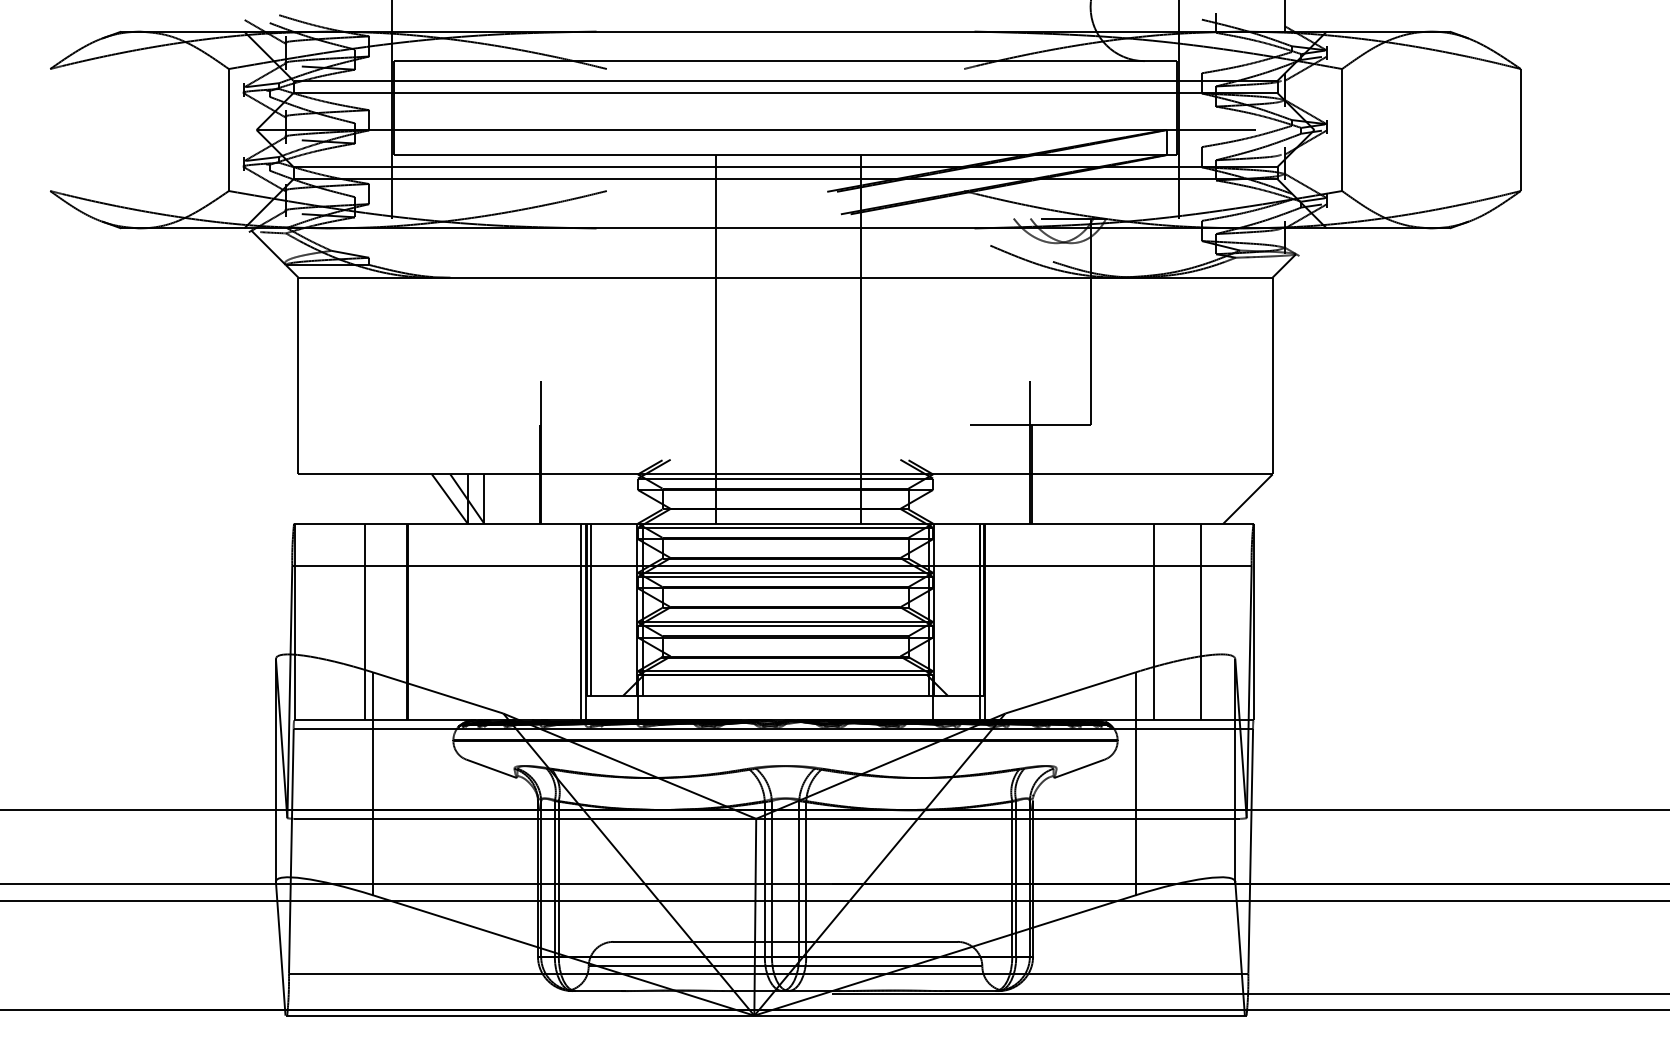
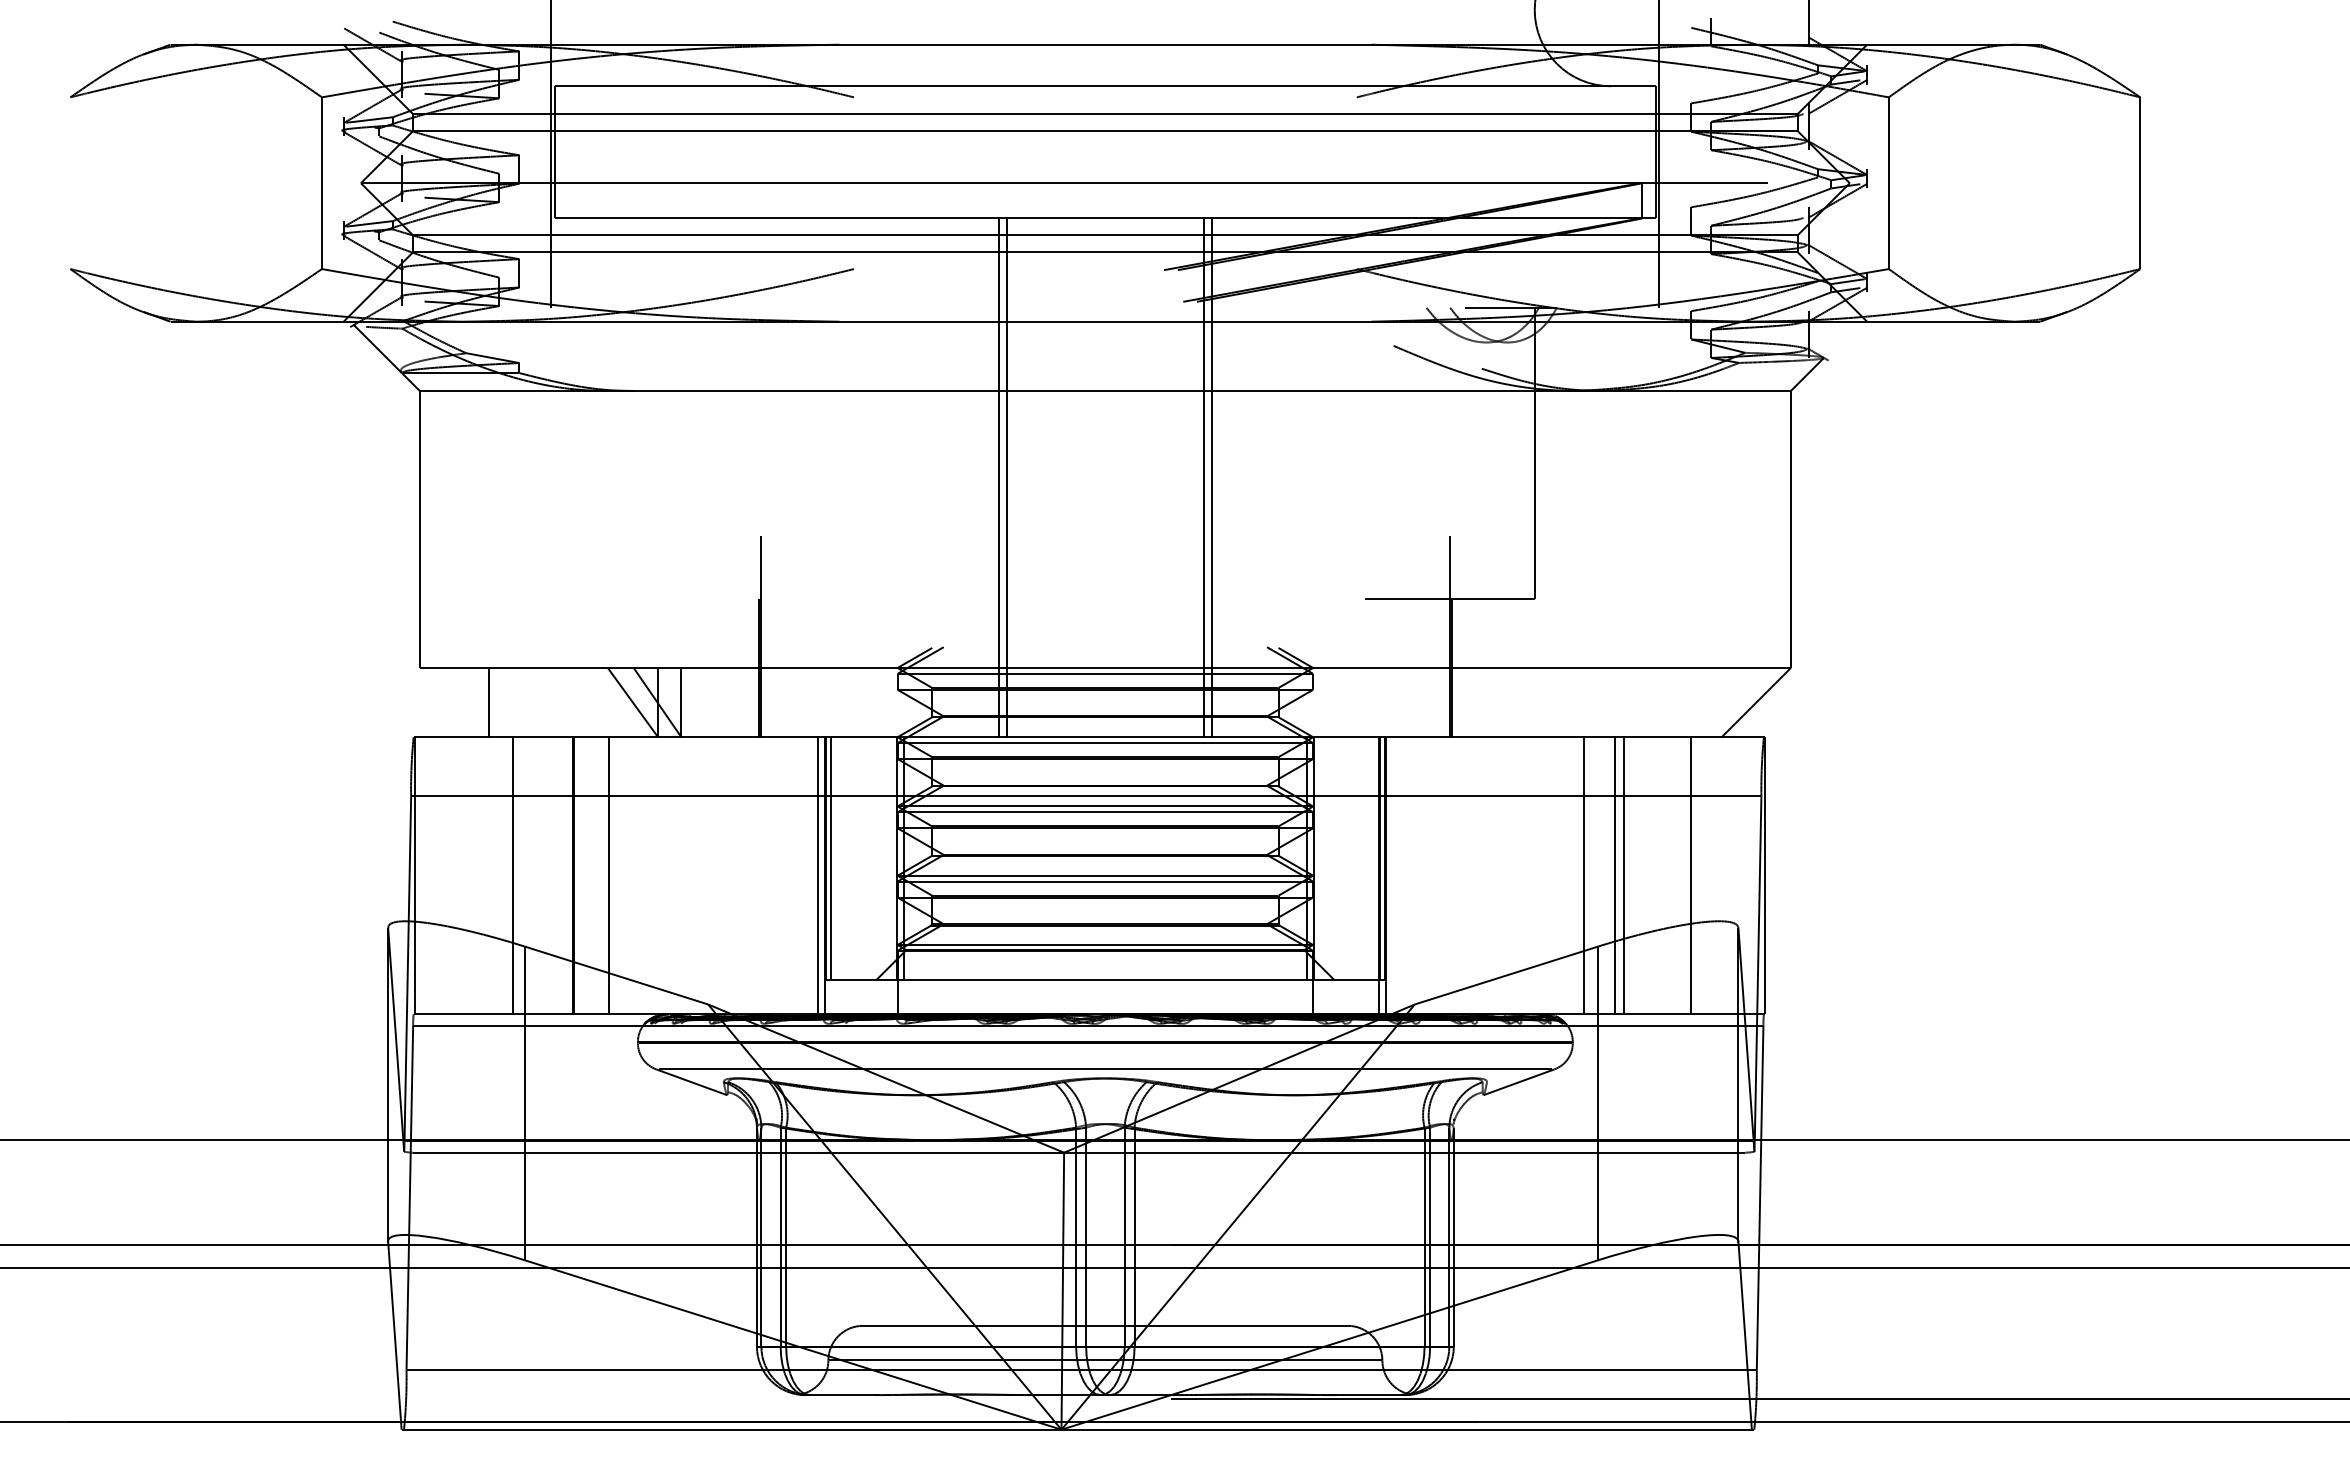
line: (709, 339) -> (998, 477), added
line: (855, 339) -> (1203, 477), added
line: (347, 498) -> (489, 702), added
line: (432, 621) -> (608, 875), added
line: (1125, 621) -> (1584, 875), added
line: (1147, 621) -> (1614, 875), added
line: (784, 759) -> (1104, 1069), added

